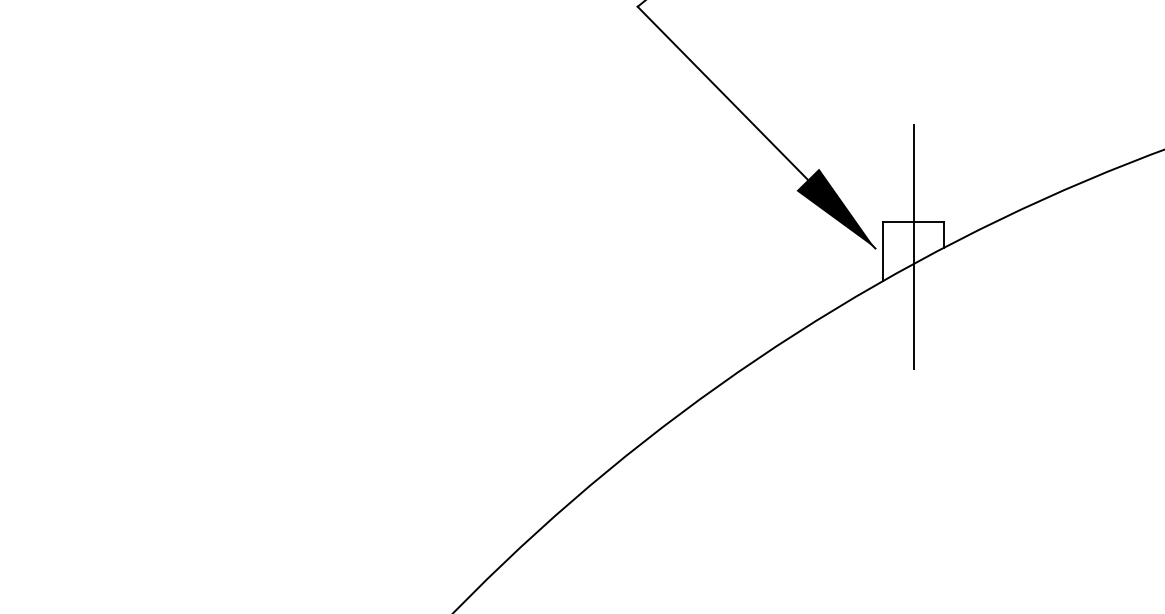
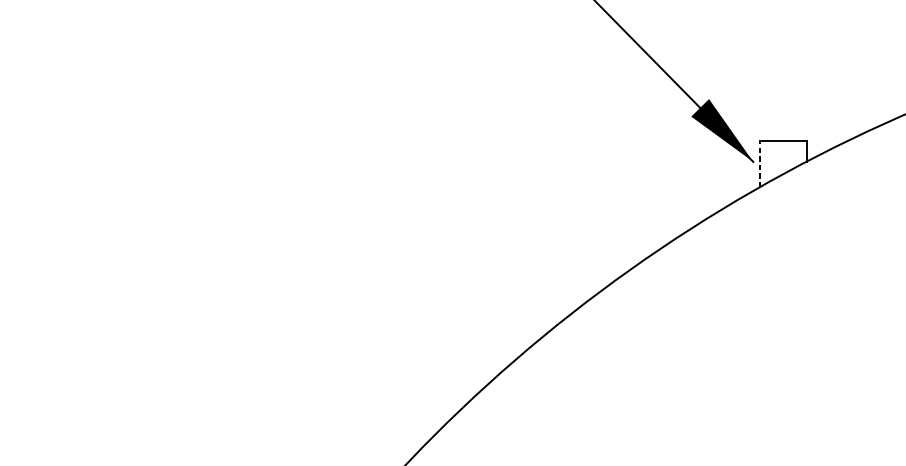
line: (913, 246) -> (783, 160), removed
line: (883, 251) -> (759, 164), solid -> dashed

